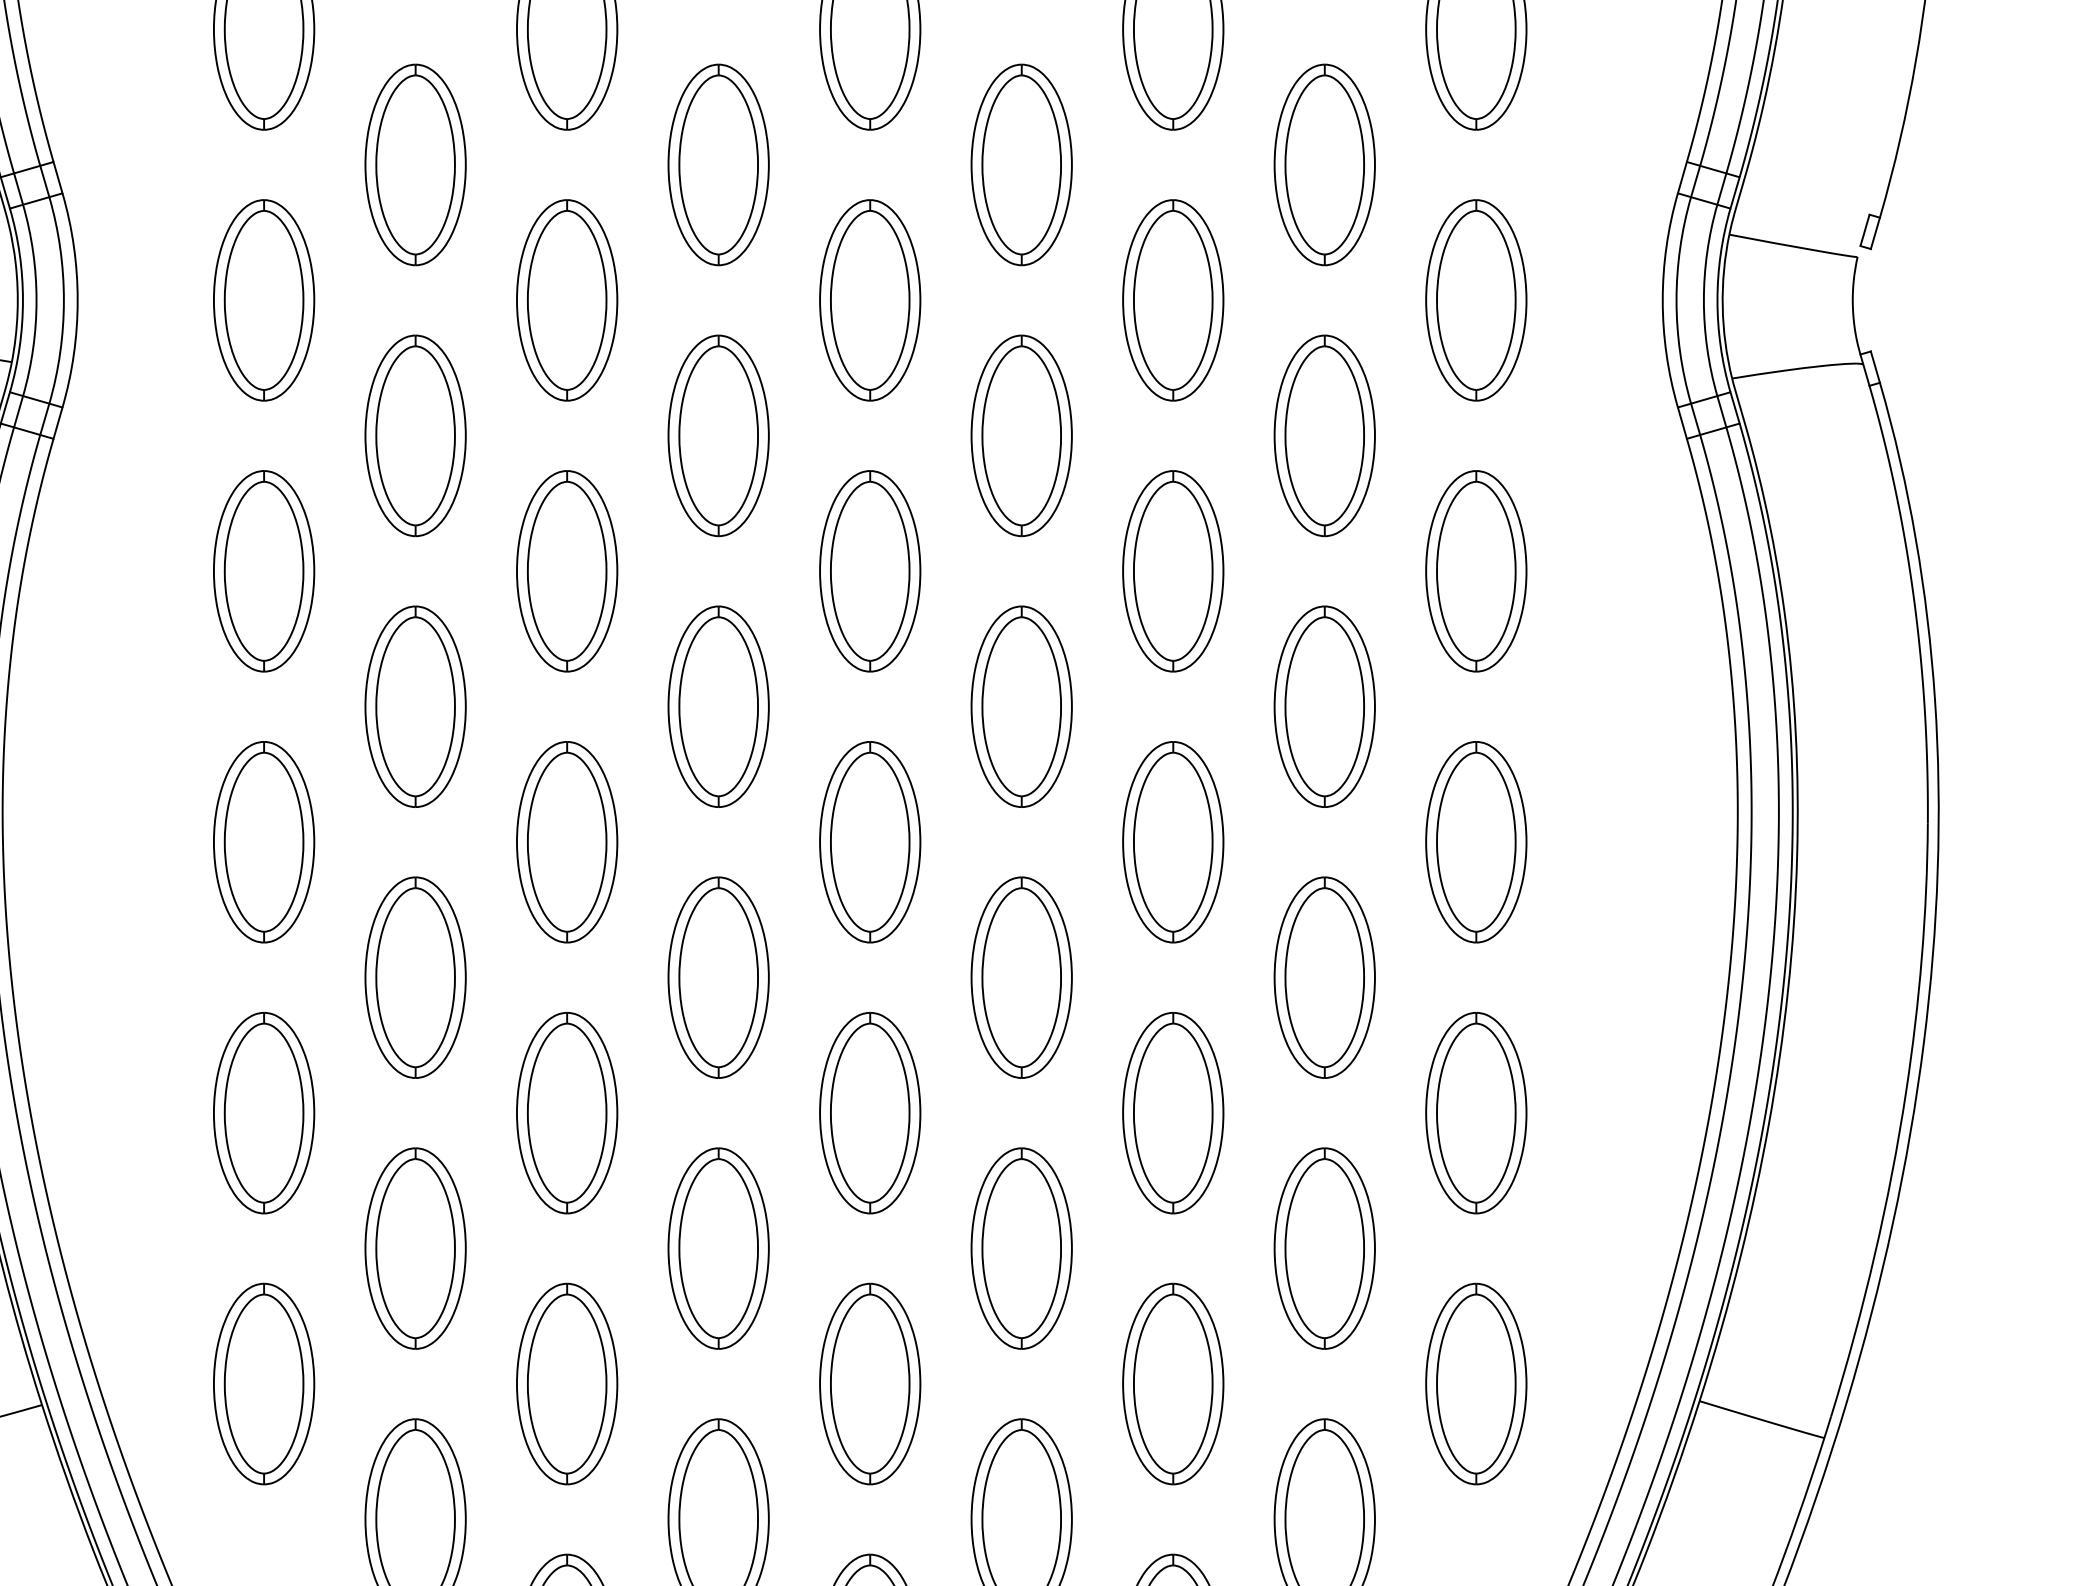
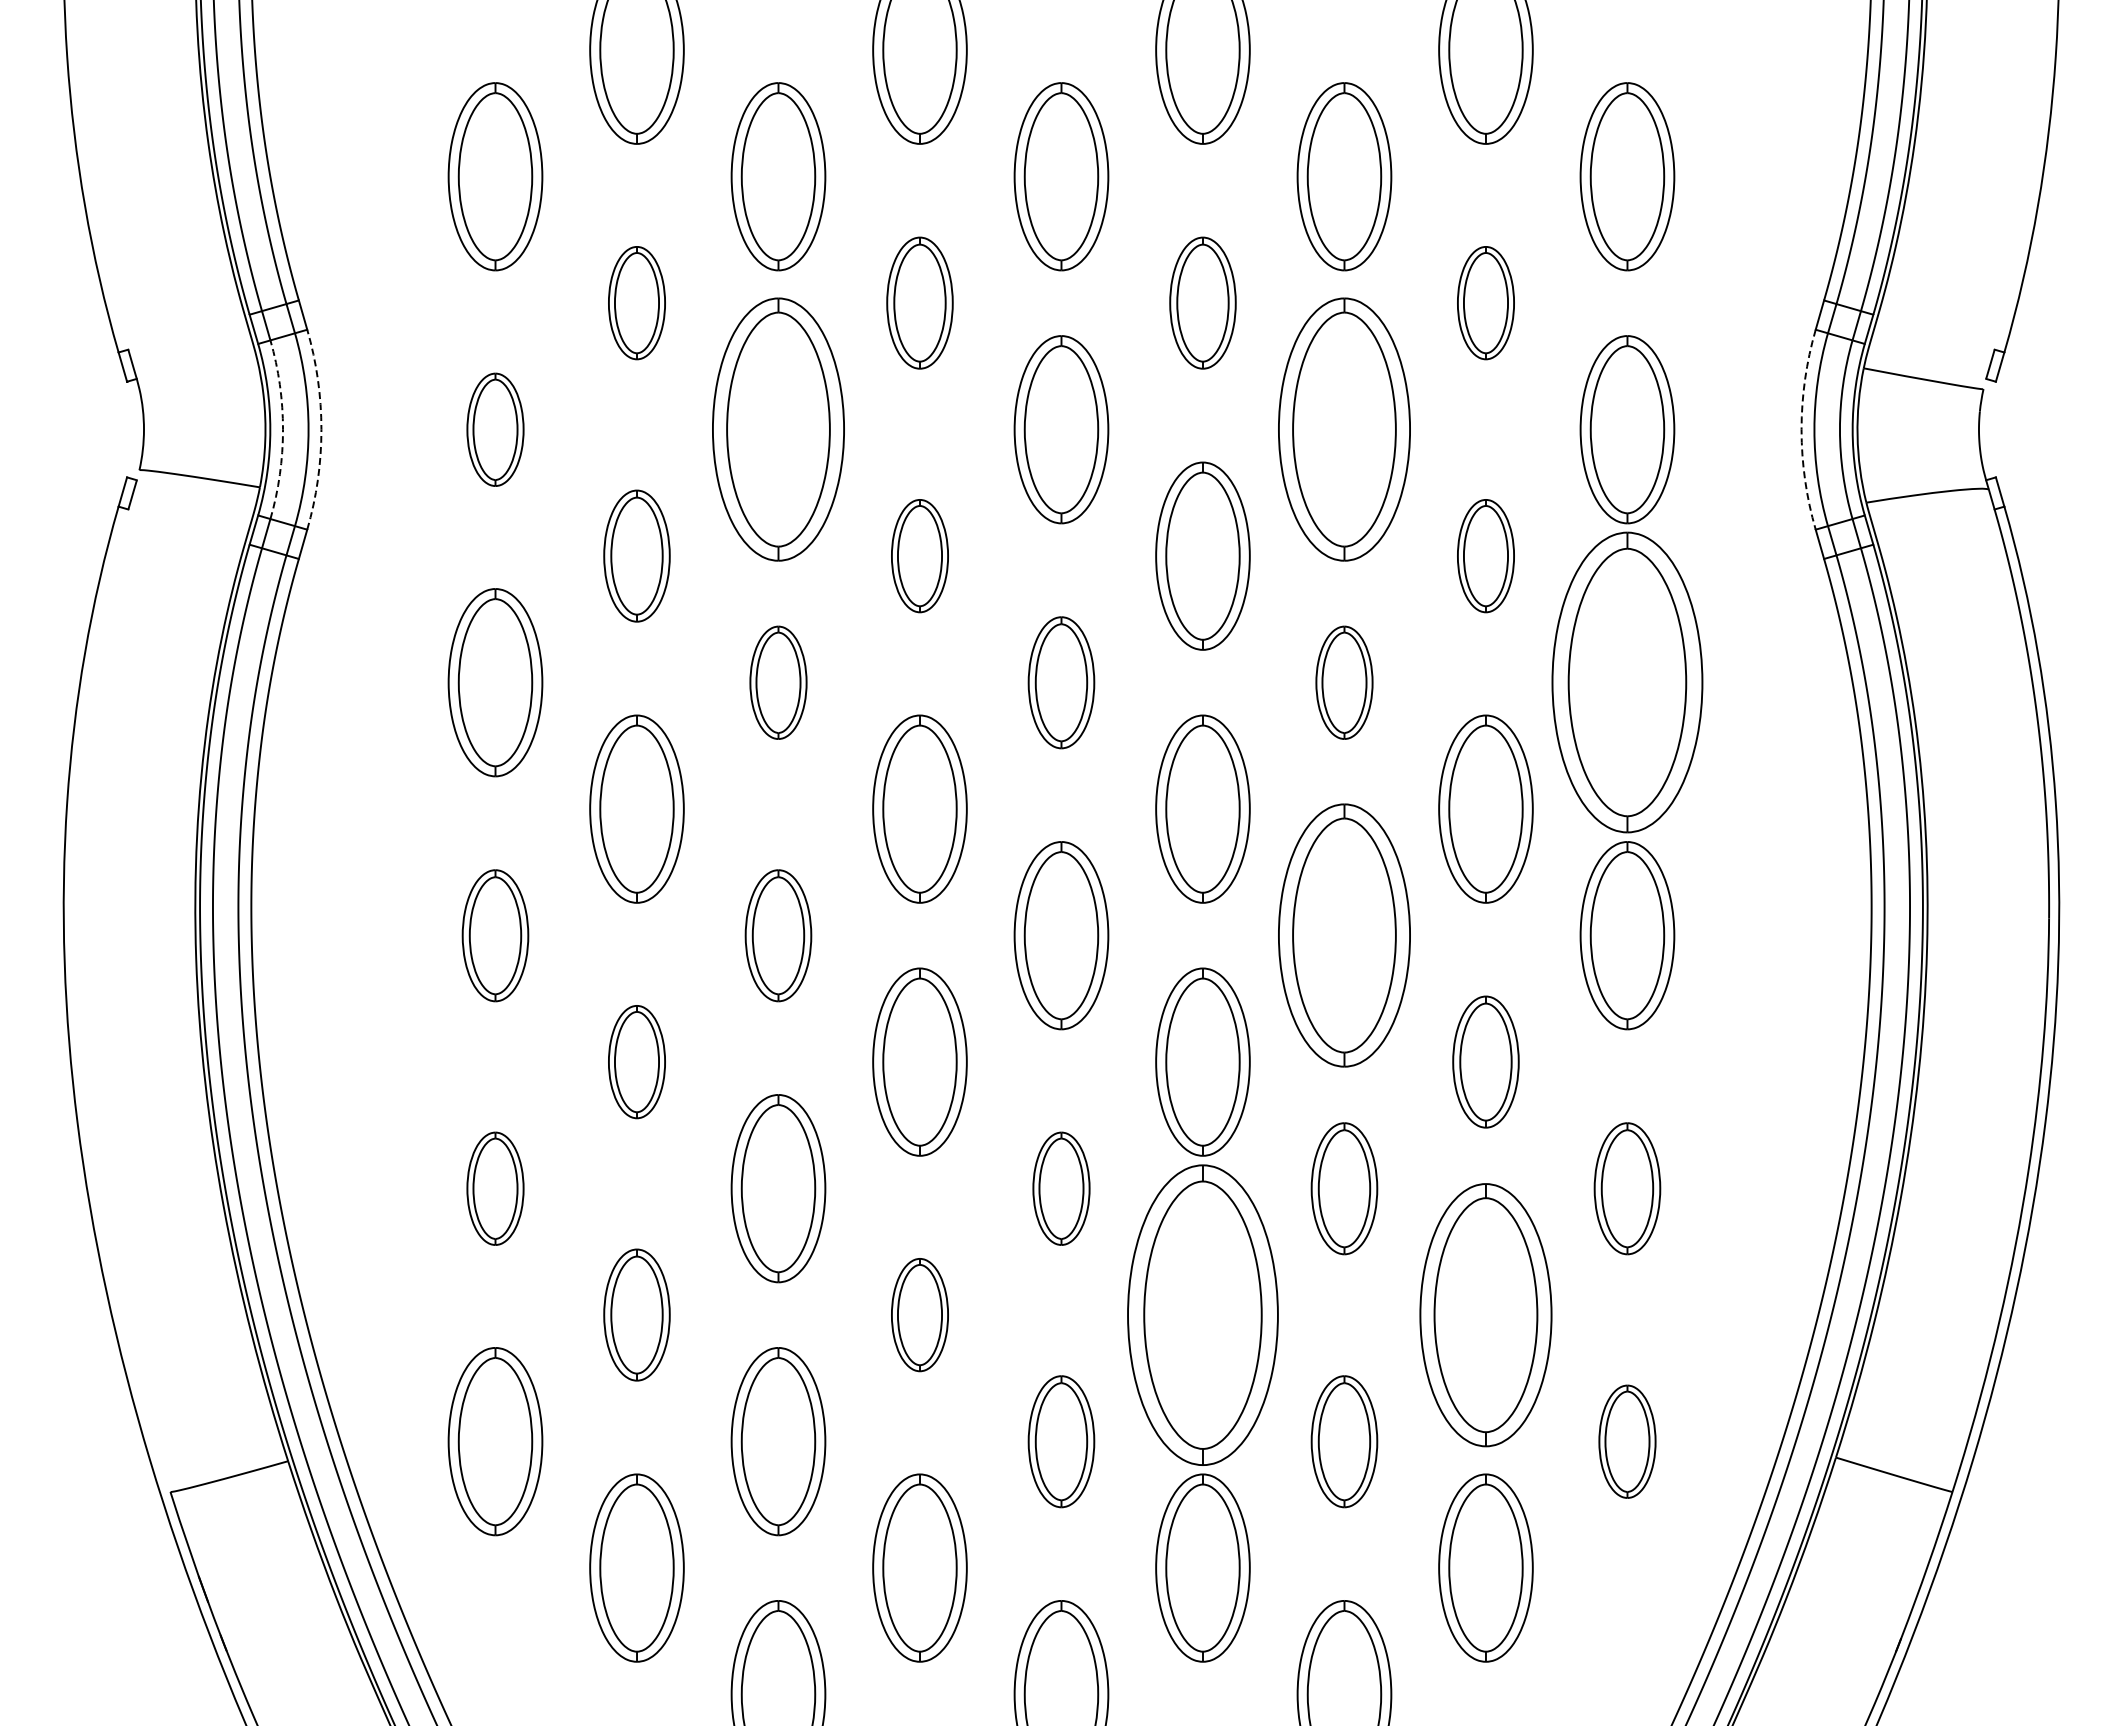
part: (415, 164) -> (636, 302), size x0.6
part: (718, 164) -> (919, 302), size x0.7
part: (1021, 164) -> (1202, 302), size x0.7
part: (1324, 164) -> (1485, 302), size x0.6
arc: (37, 300) -> (283, 429), solid -> dashed
arc: (77, 300) -> (321, 429), solid -> dashed
part: (264, 300) -> (495, 429), size x0.6
part: (567, 300) -> (778, 429), size x1.4
part: (1173, 300) -> (1344, 429), size x1.4
arc: (1662, 300) -> (1801, 429), solid -> dashed
part: (415, 435) -> (636, 555), size x0.7
part: (718, 435) -> (919, 555), size x0.6
part: (1324, 435) -> (1485, 555), size x0.6
part: (567, 571) -> (778, 682), size x0.6
part: (870, 571) -> (1061, 682), size x0.7
part: (1173, 571) -> (1344, 682), size x0.6
part: (1476, 571) -> (1627, 682), size x1.6
part: (264, 842) -> (495, 935), size x0.7
part: (567, 842) -> (778, 935), size x0.7
part: (1173, 842) -> (1344, 935), size x1.4
part: (415, 976) -> (636, 1061), size x0.6
part: (1324, 976) -> (1485, 1061), size x0.7
part: (264, 1112) -> (495, 1188), size x0.6
part: (870, 1112) -> (1061, 1188), size x0.6
part: (1173, 1112) -> (1344, 1188), size x0.7
part: (1476, 1112) -> (1627, 1188), size x0.7
part: (415, 1247) -> (636, 1314), size x0.7
part: (718, 1247) -> (919, 1314), size x0.6
part: (1021, 1247) -> (1202, 1314), size x1.6
part: (1324, 1247) -> (1485, 1314), size x1.4
part: (870, 1383) -> (1061, 1441), size x0.7
part: (1173, 1383) -> (1344, 1441), size x0.7
part: (1476, 1383) -> (1627, 1441), size x0.6

